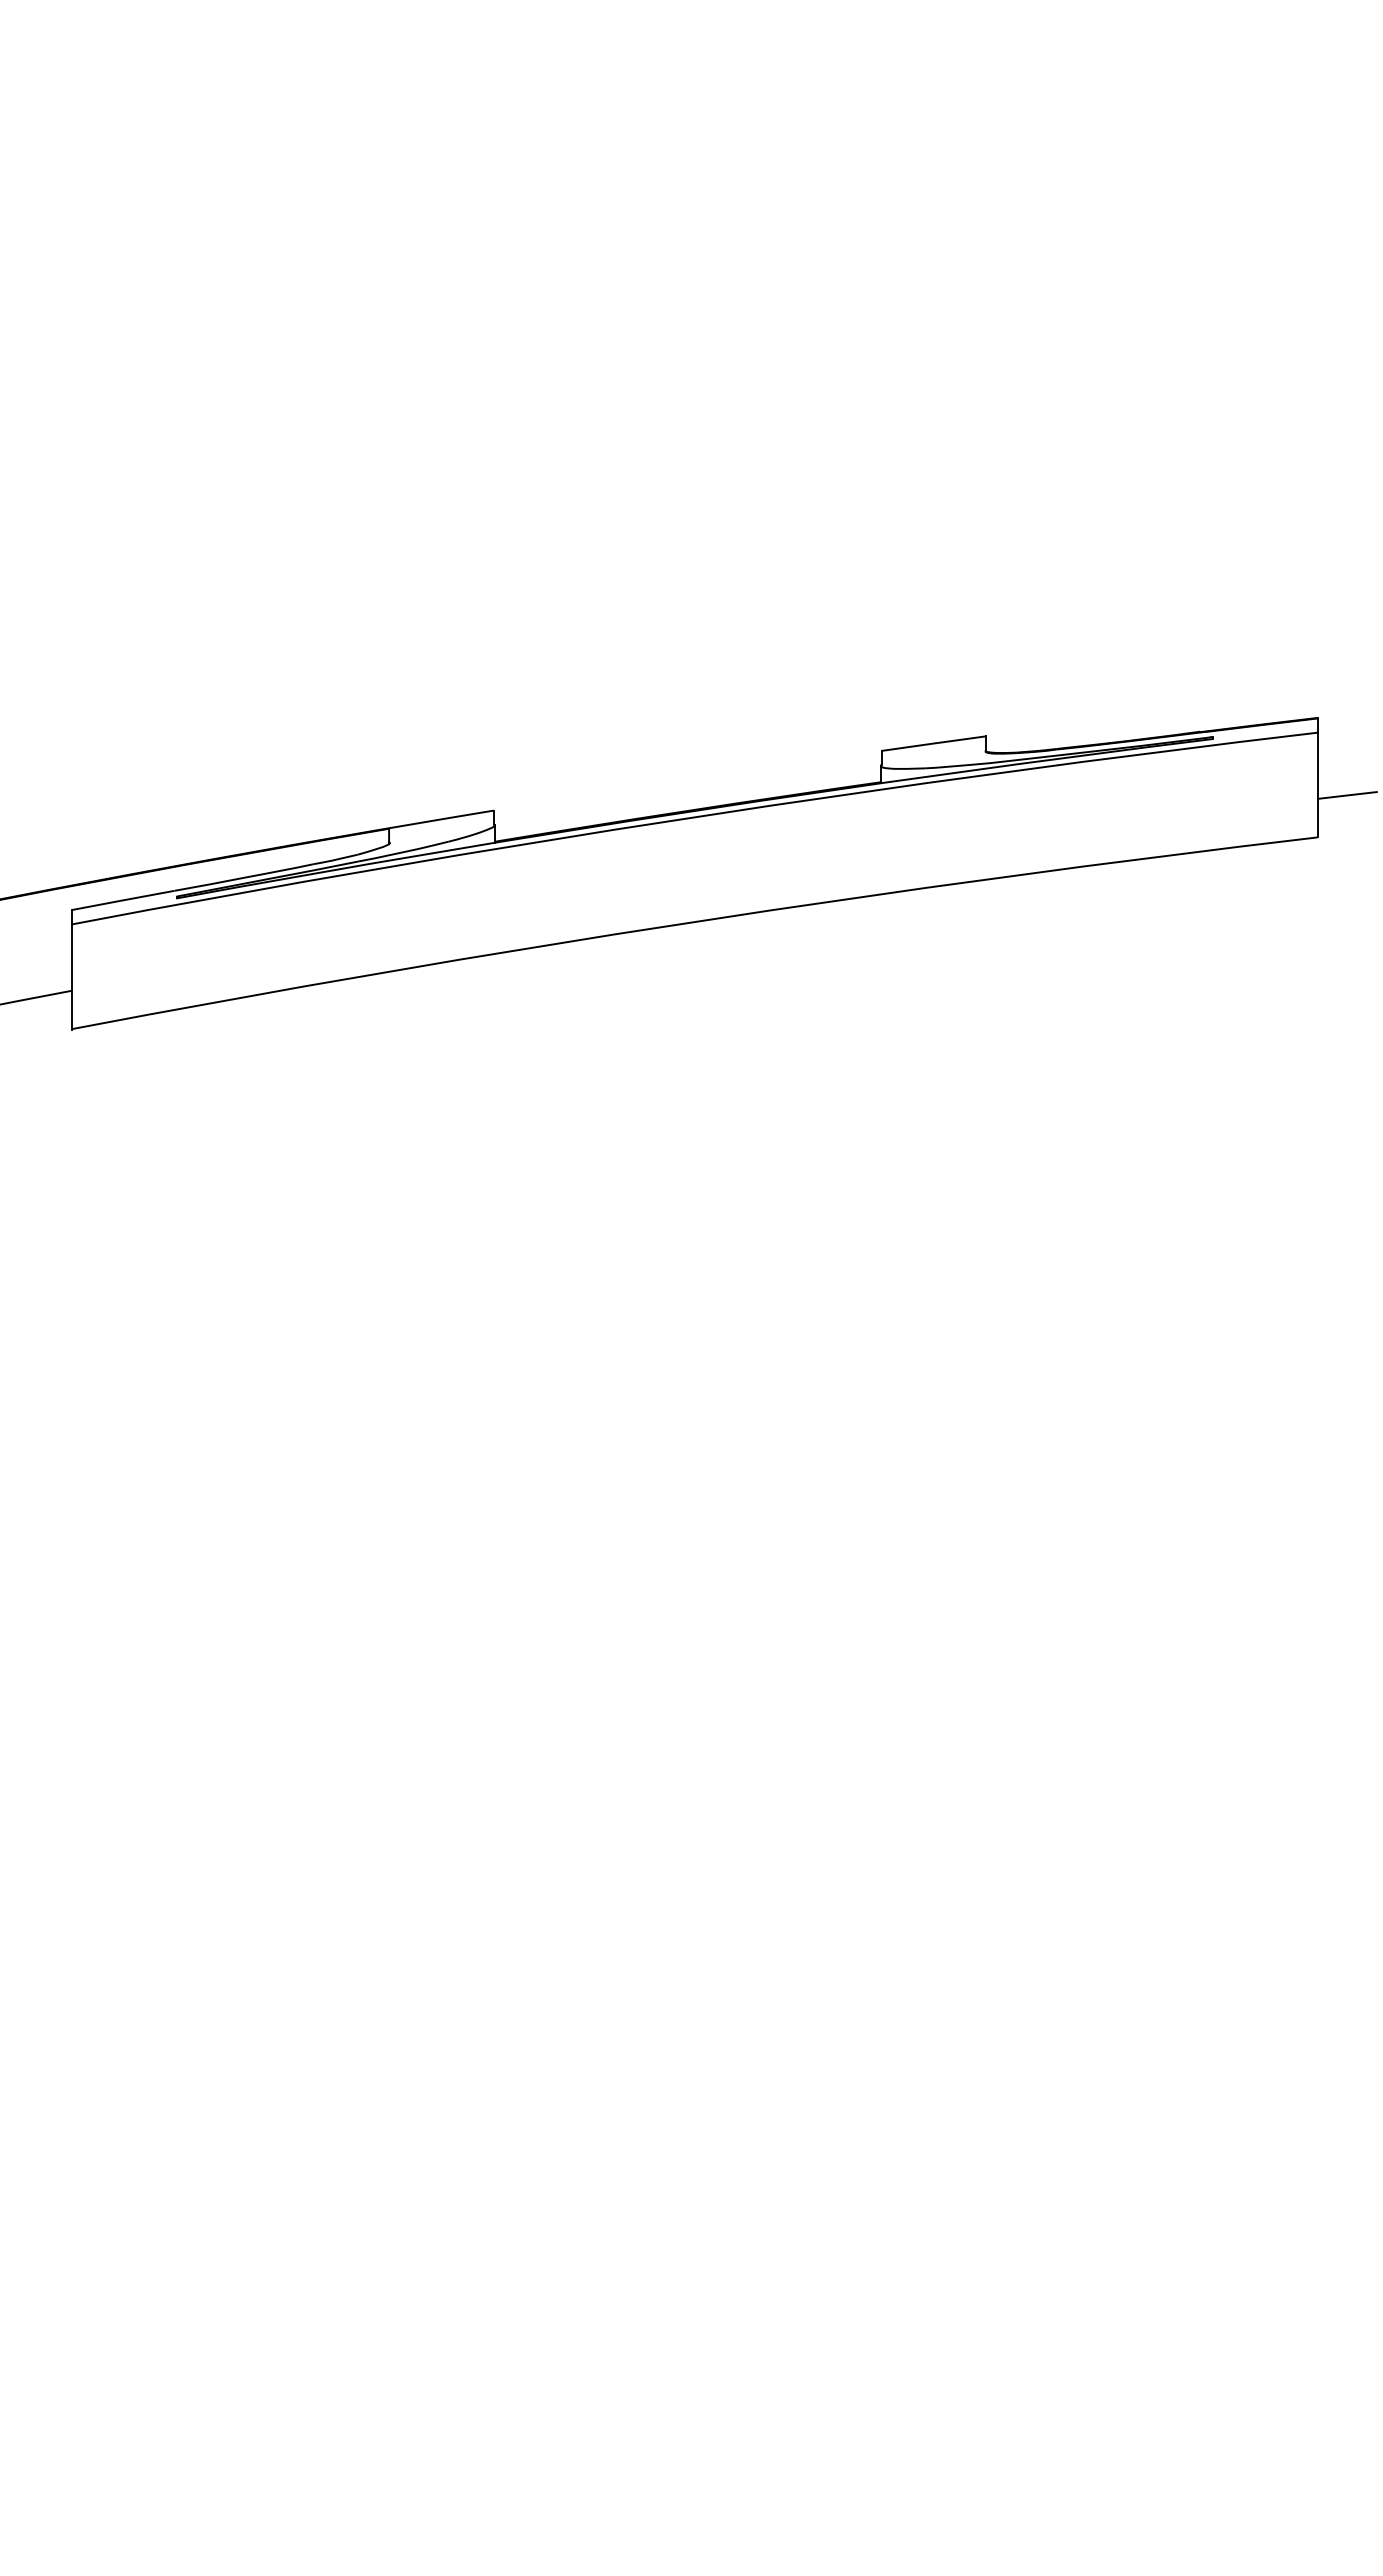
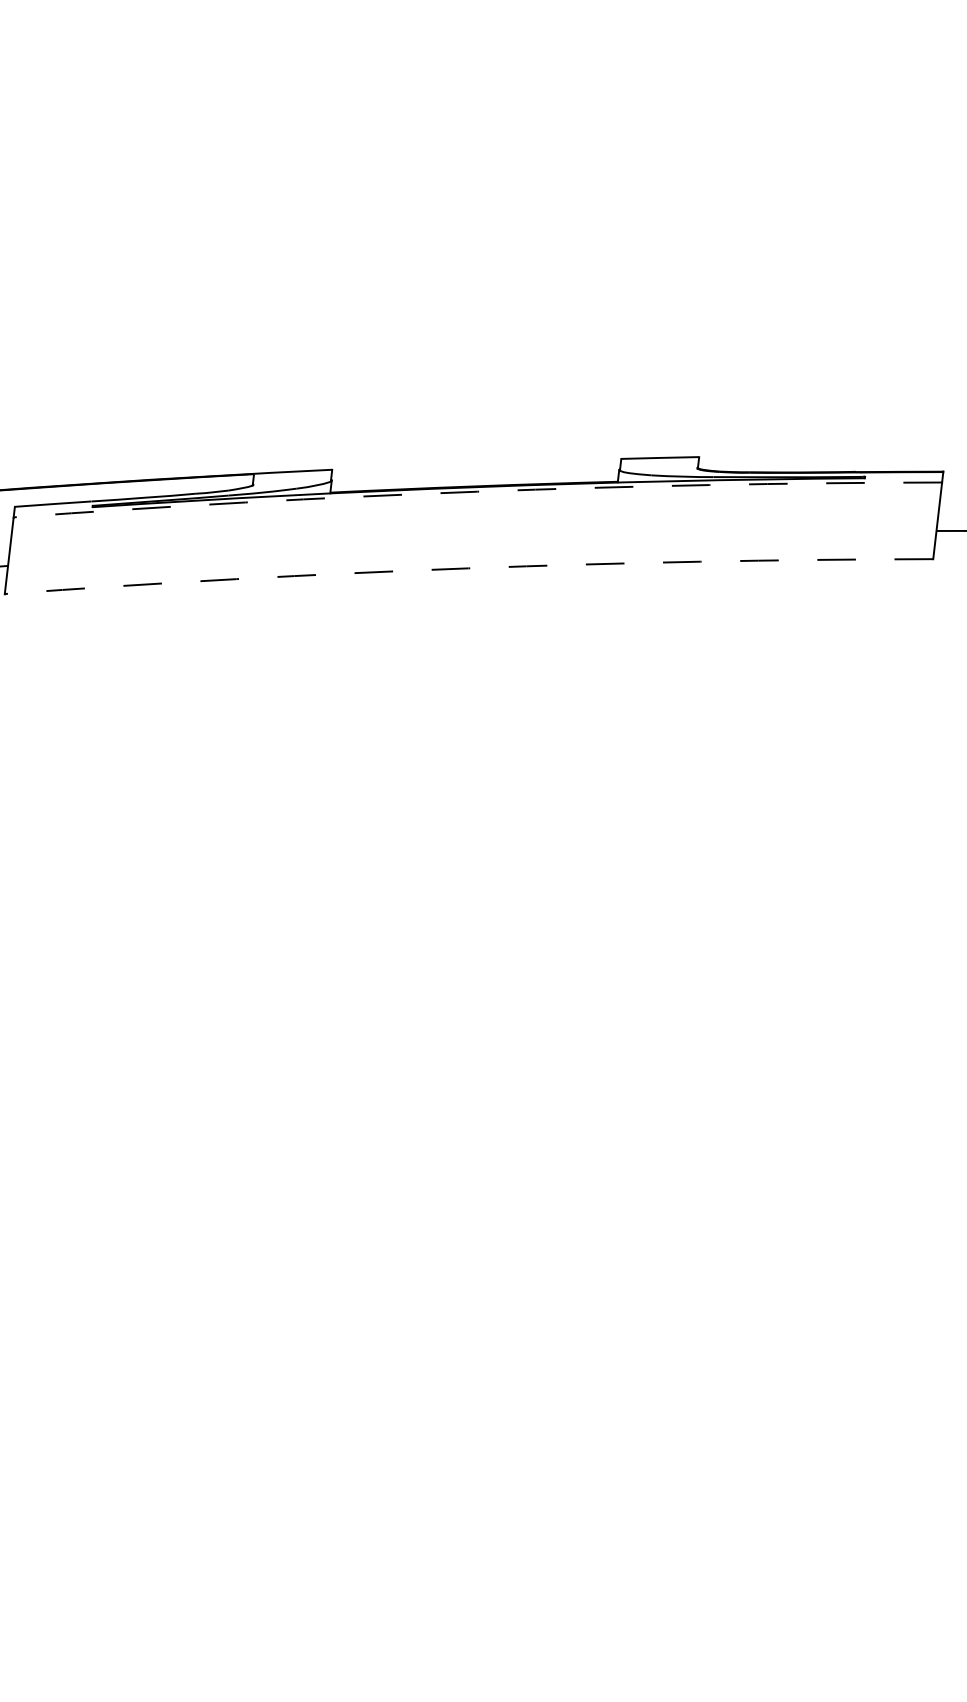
arc: (692, 817) -> (477, 491), solid -> dashed
arc: (692, 922) -> (468, 568), solid -> dashed

